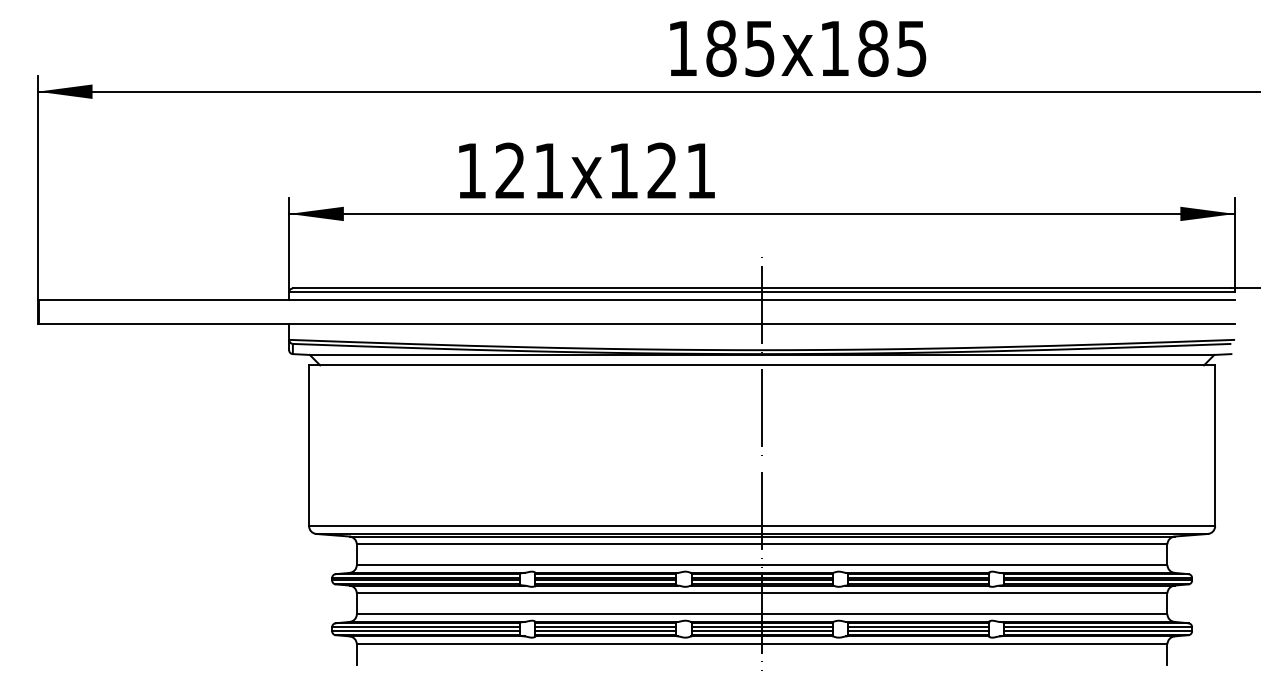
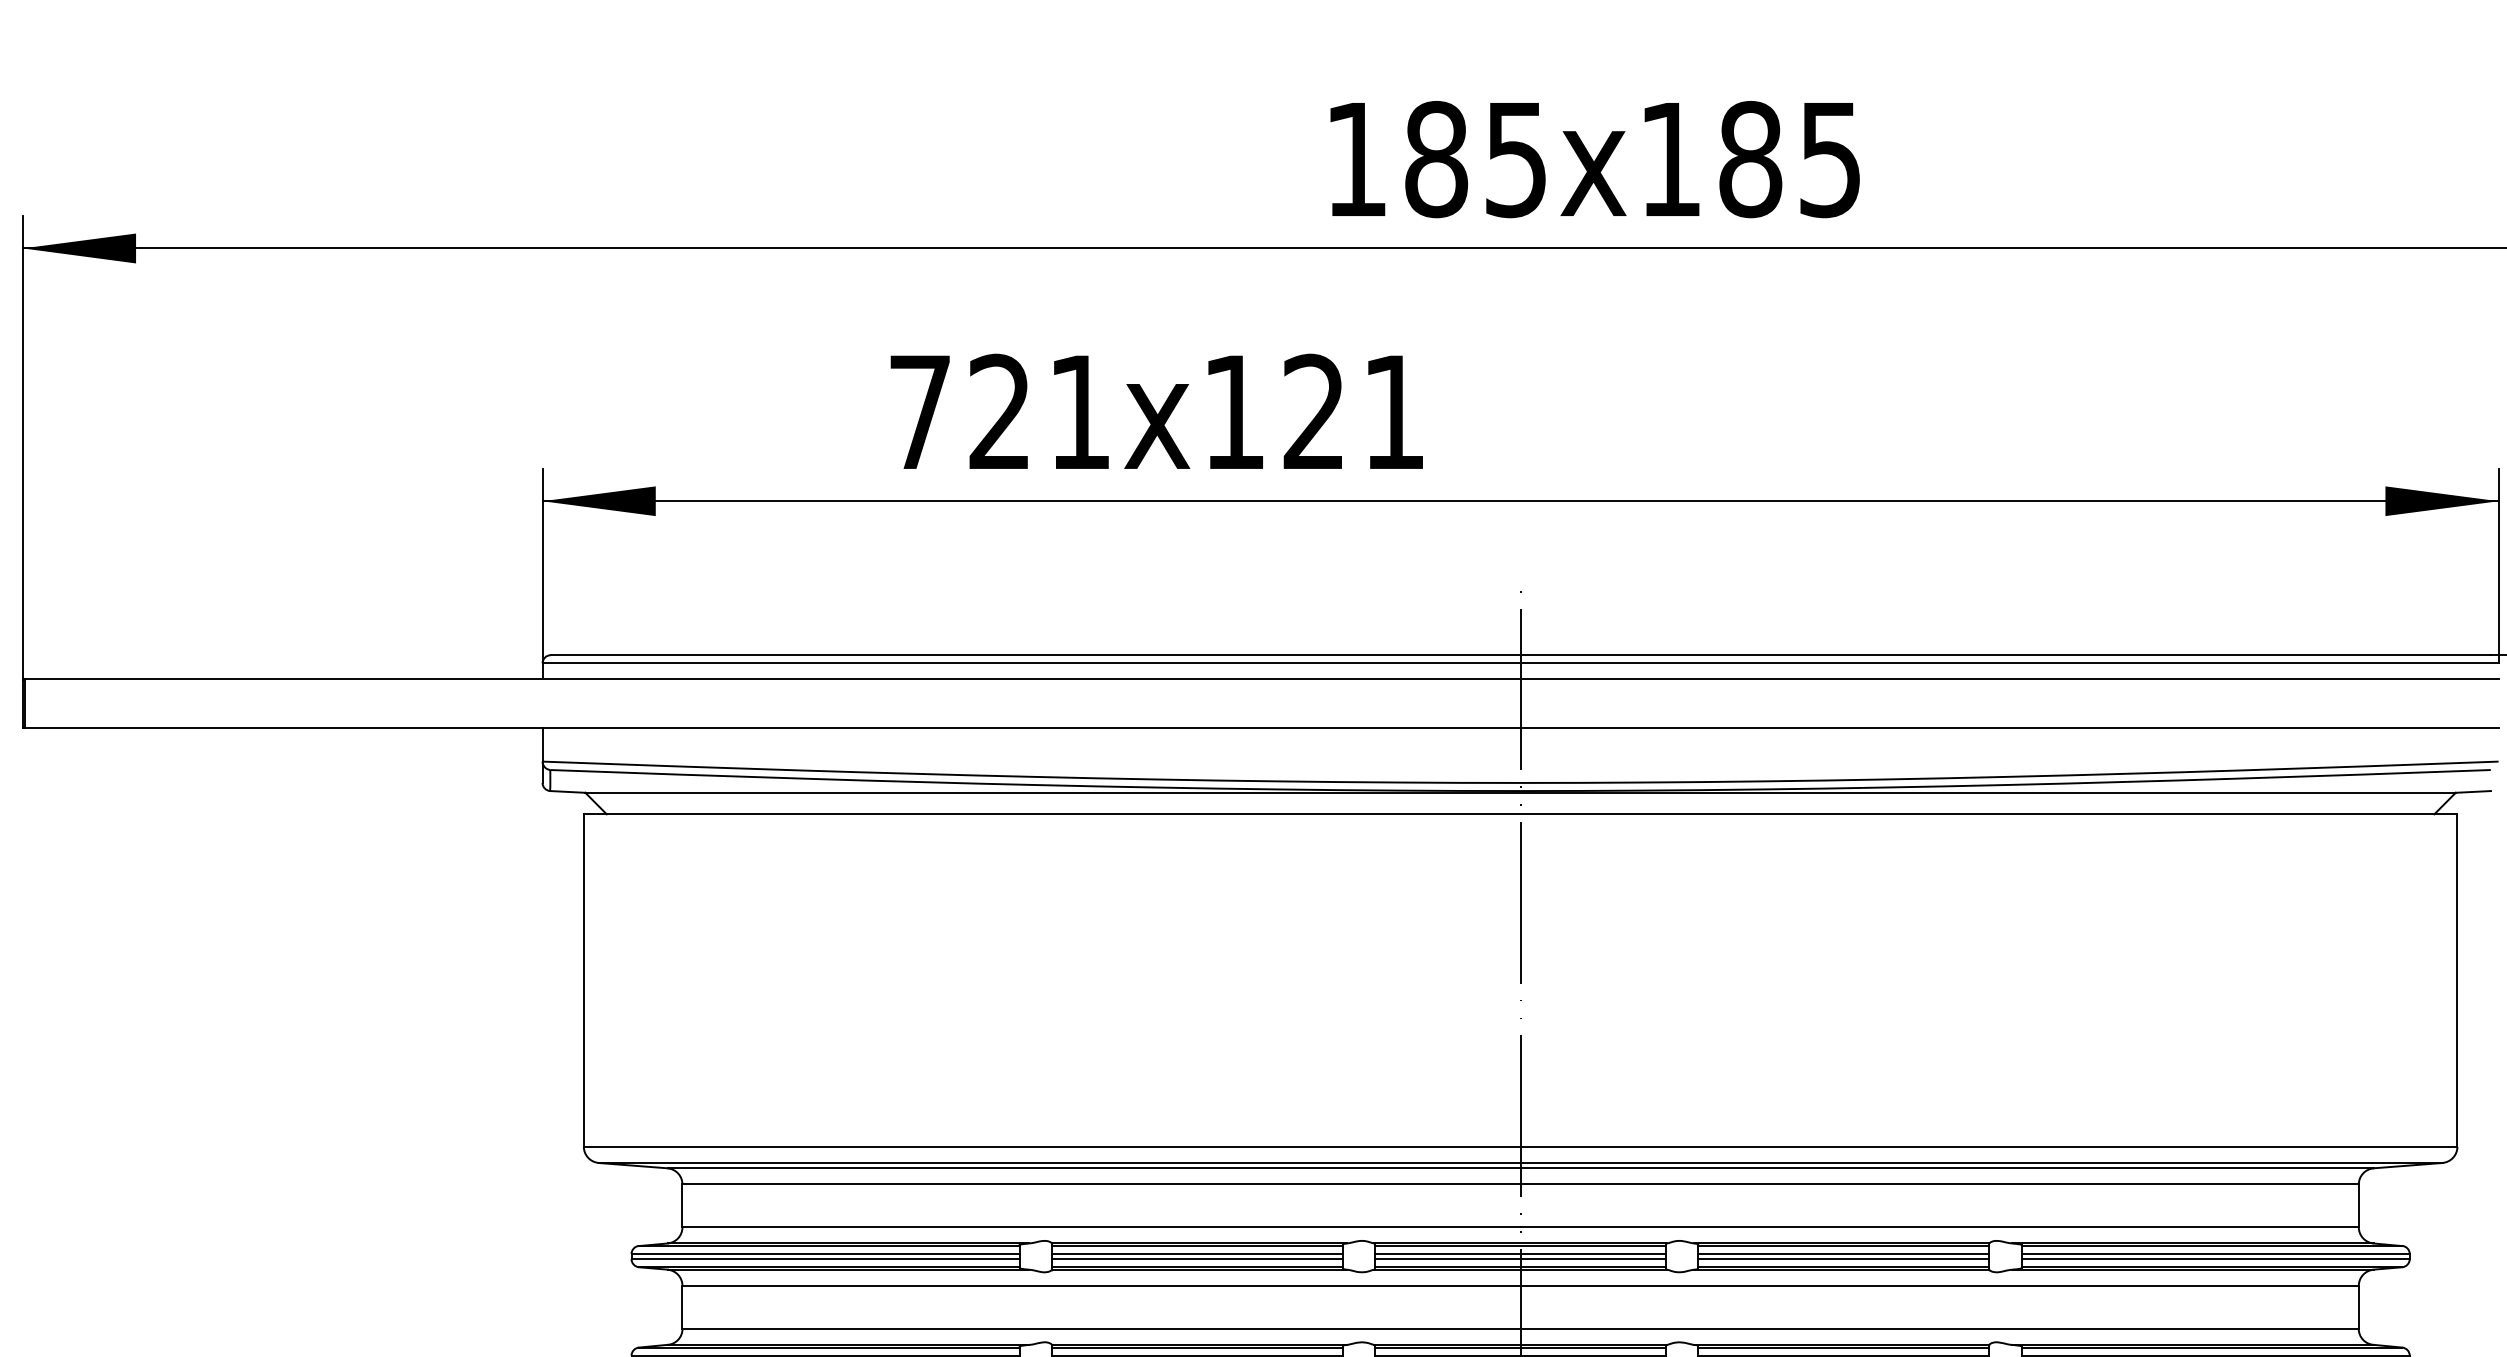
text: (471, 170) -> (919, 411), 121 -> 721

